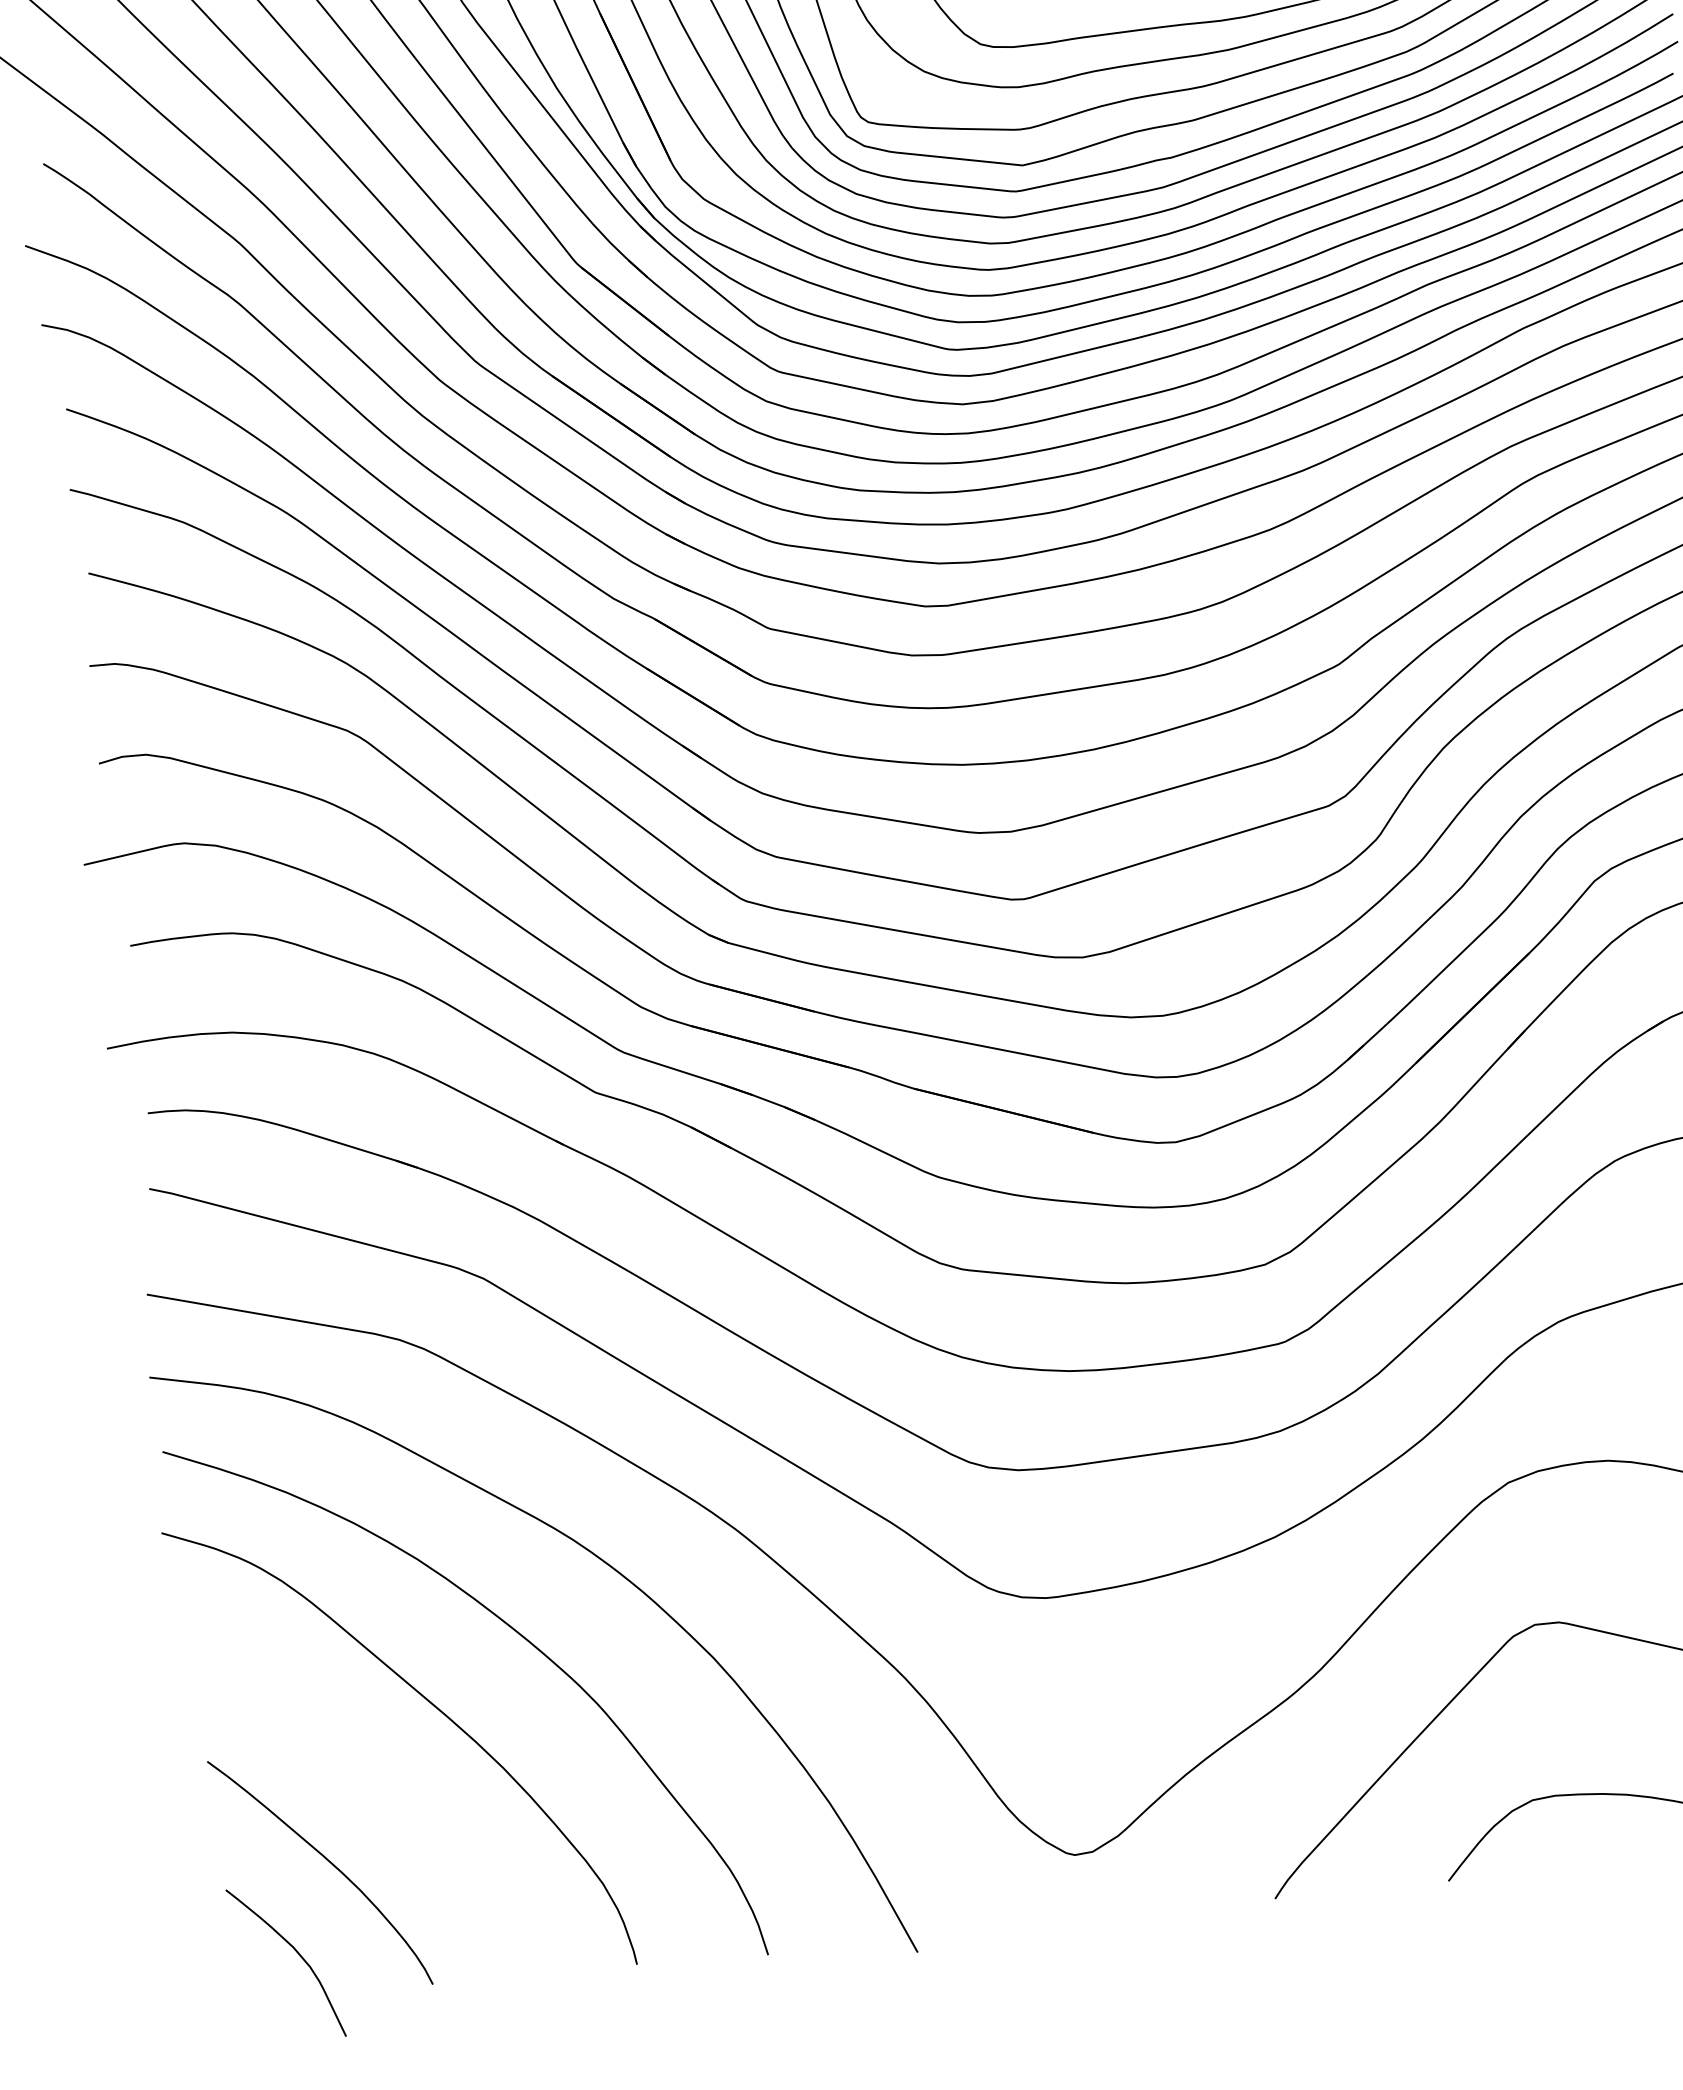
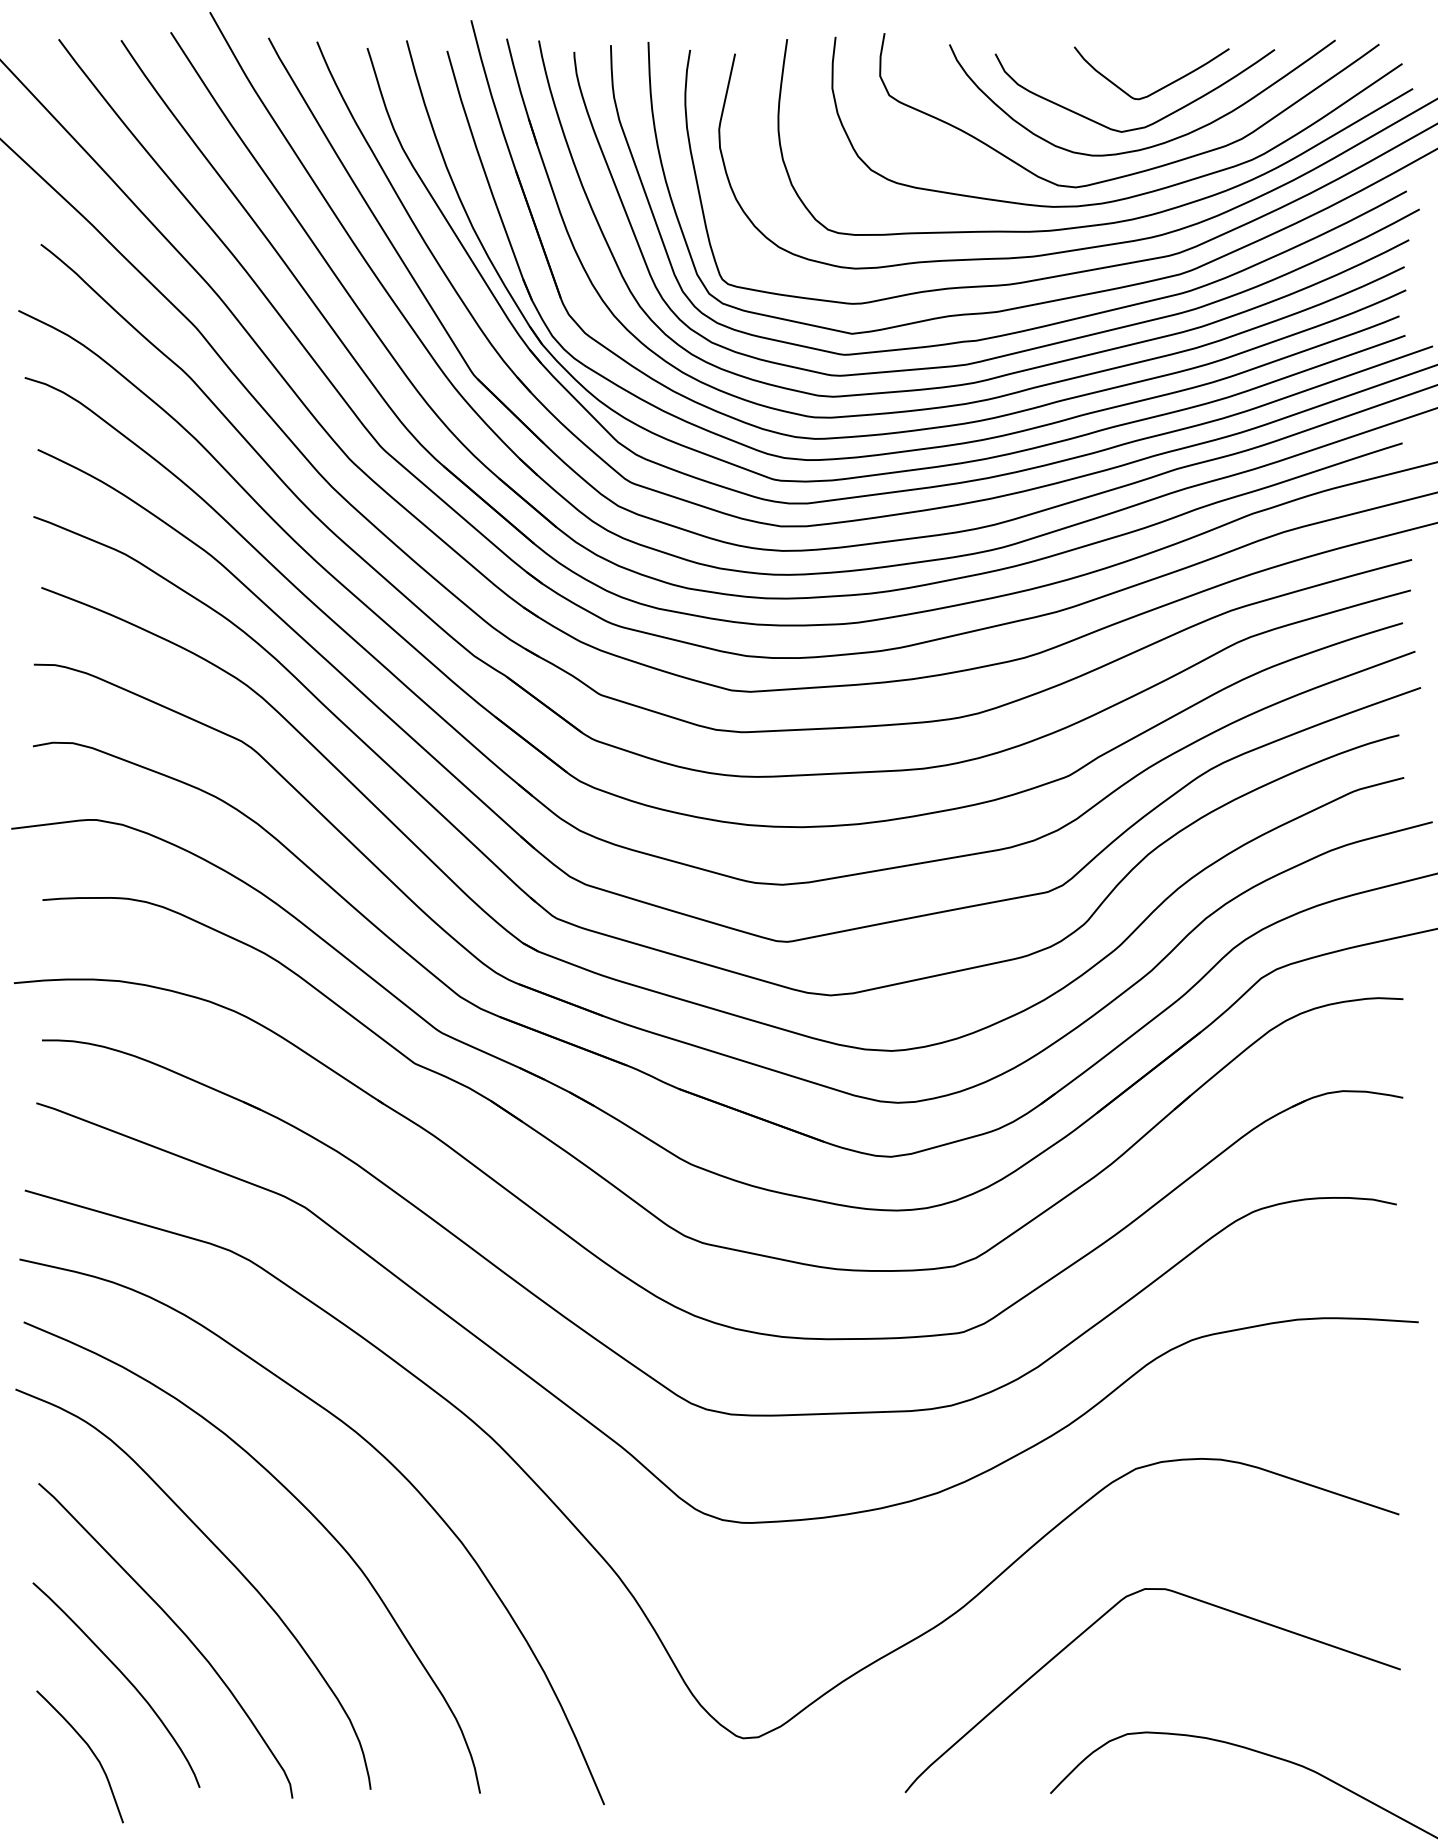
curve: (385, 1796) -> (177, 1627), added

